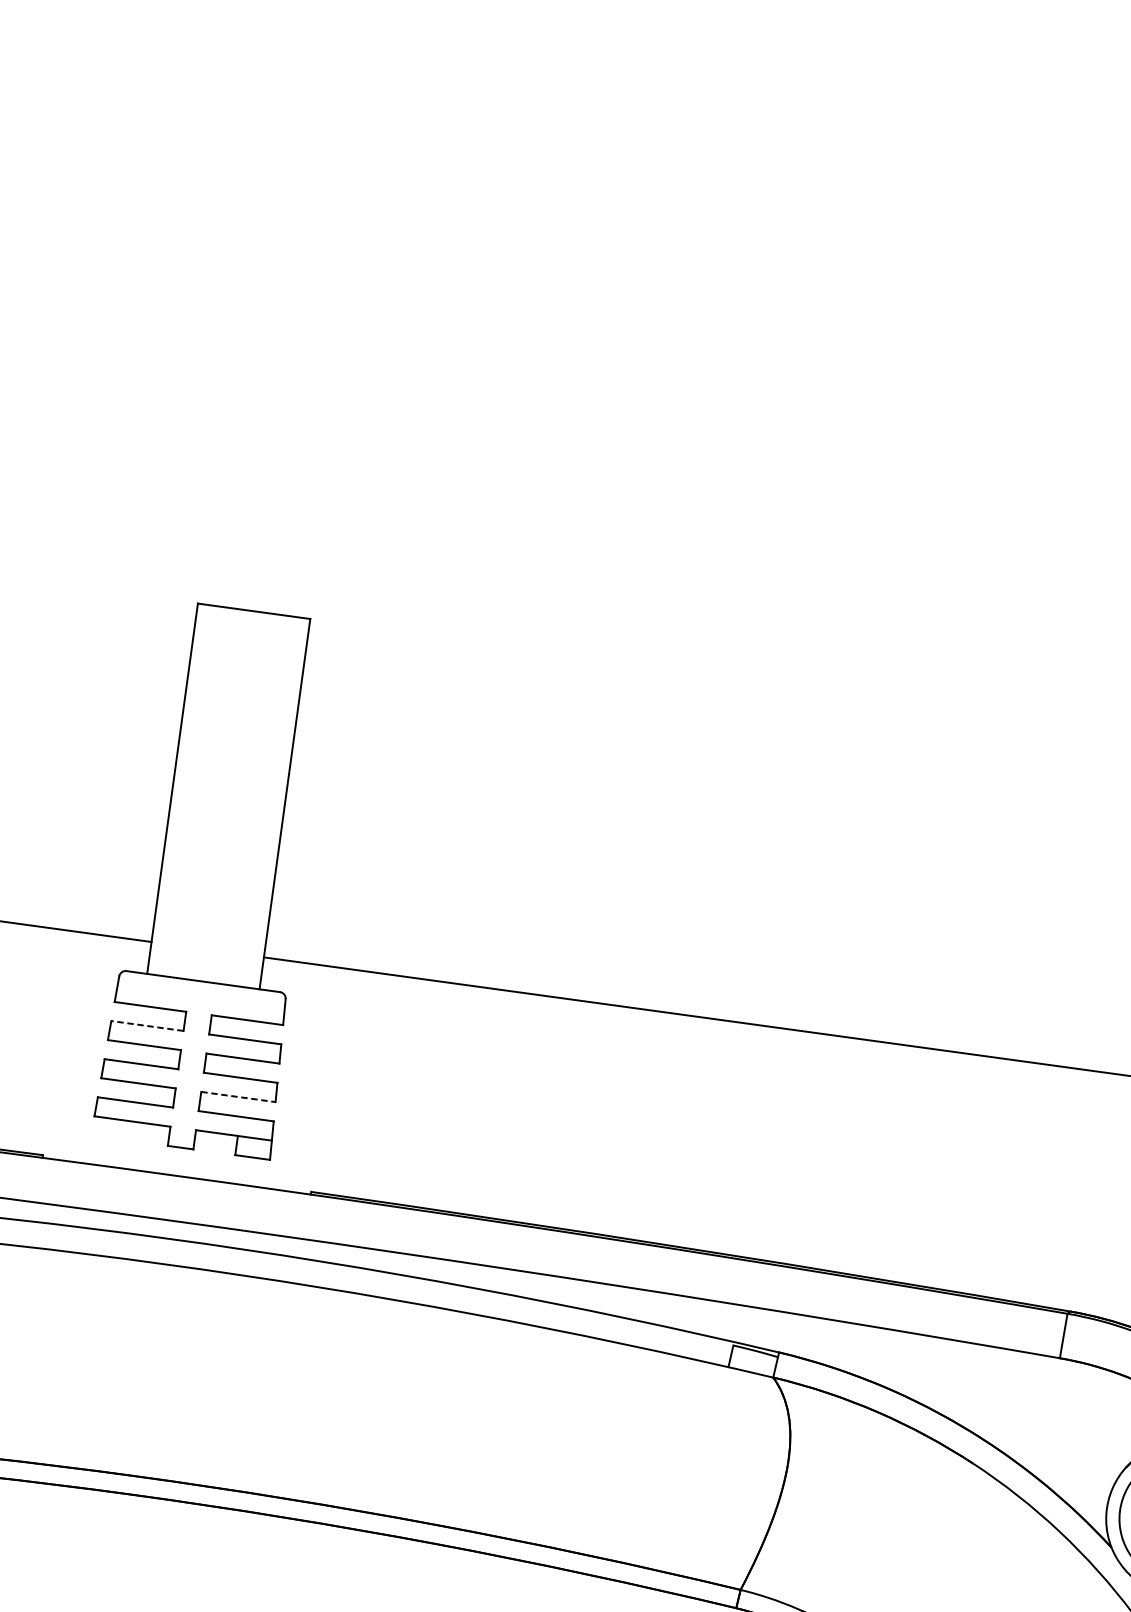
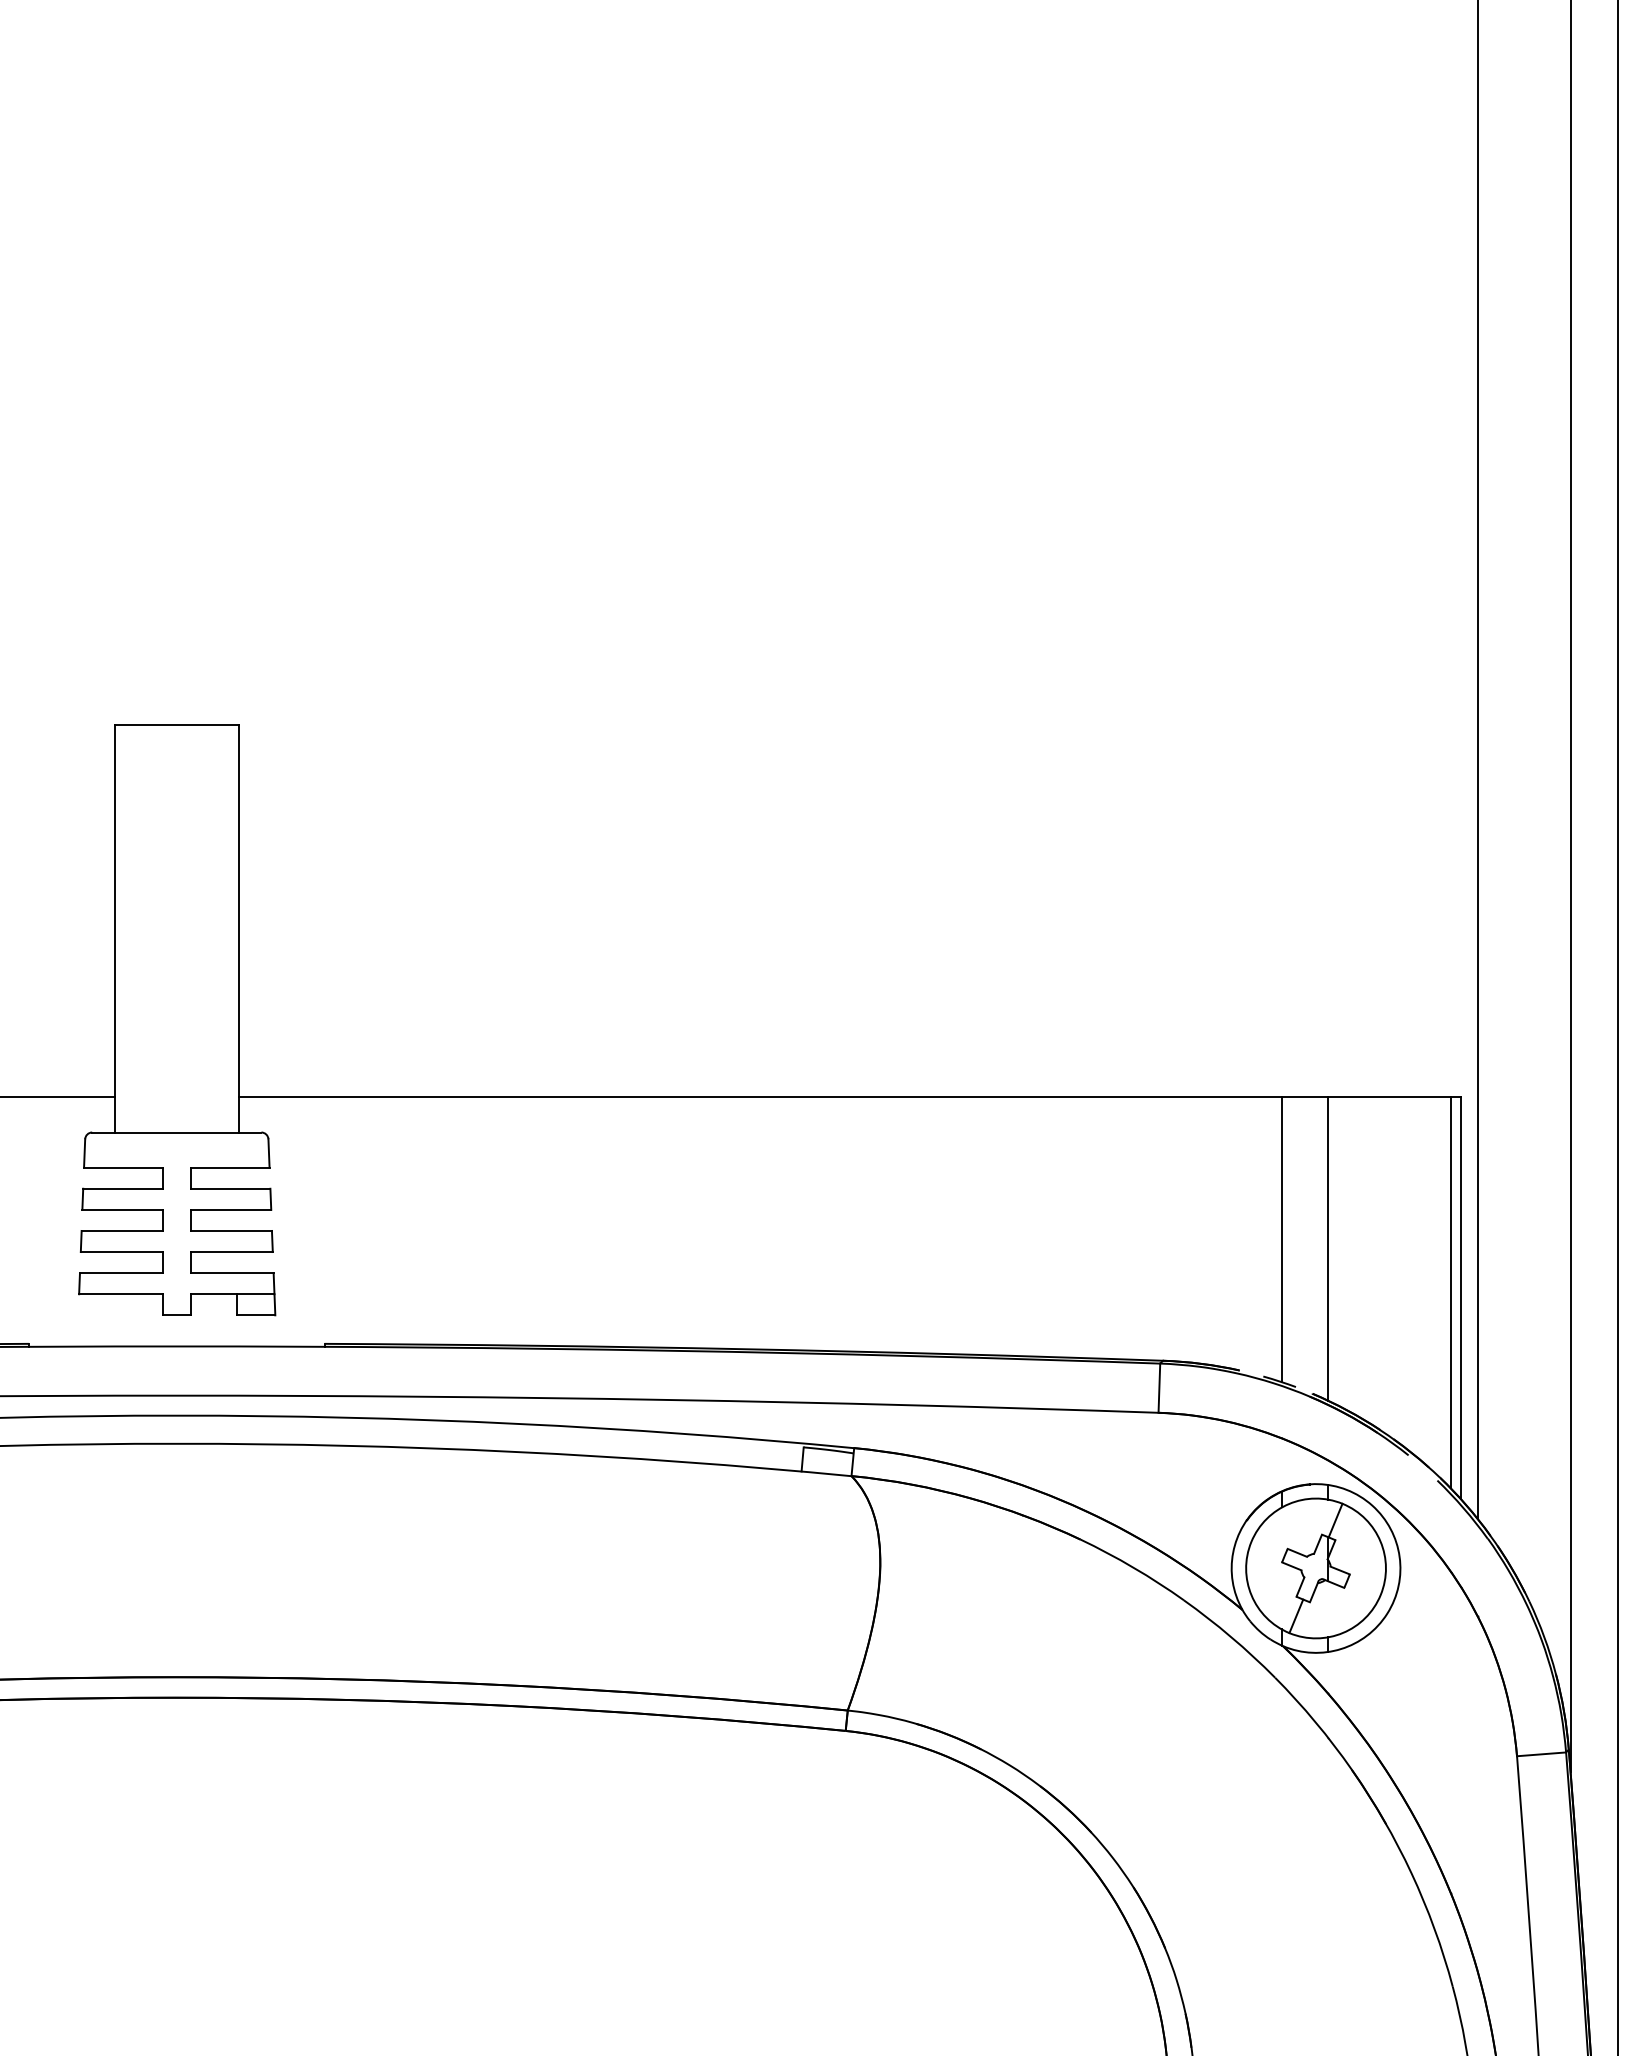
line: (147, 1025) -> (123, 1188), dashed -> solid
line: (238, 1097) -> (231, 1252), dashed -> solid

